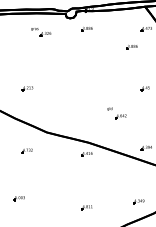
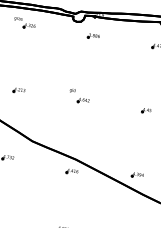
part: (41, 32) -> (25, 23), moved
part: (131, 47) -> (138, 63), removed
part: (116, 113) -> (79, 96), moved

